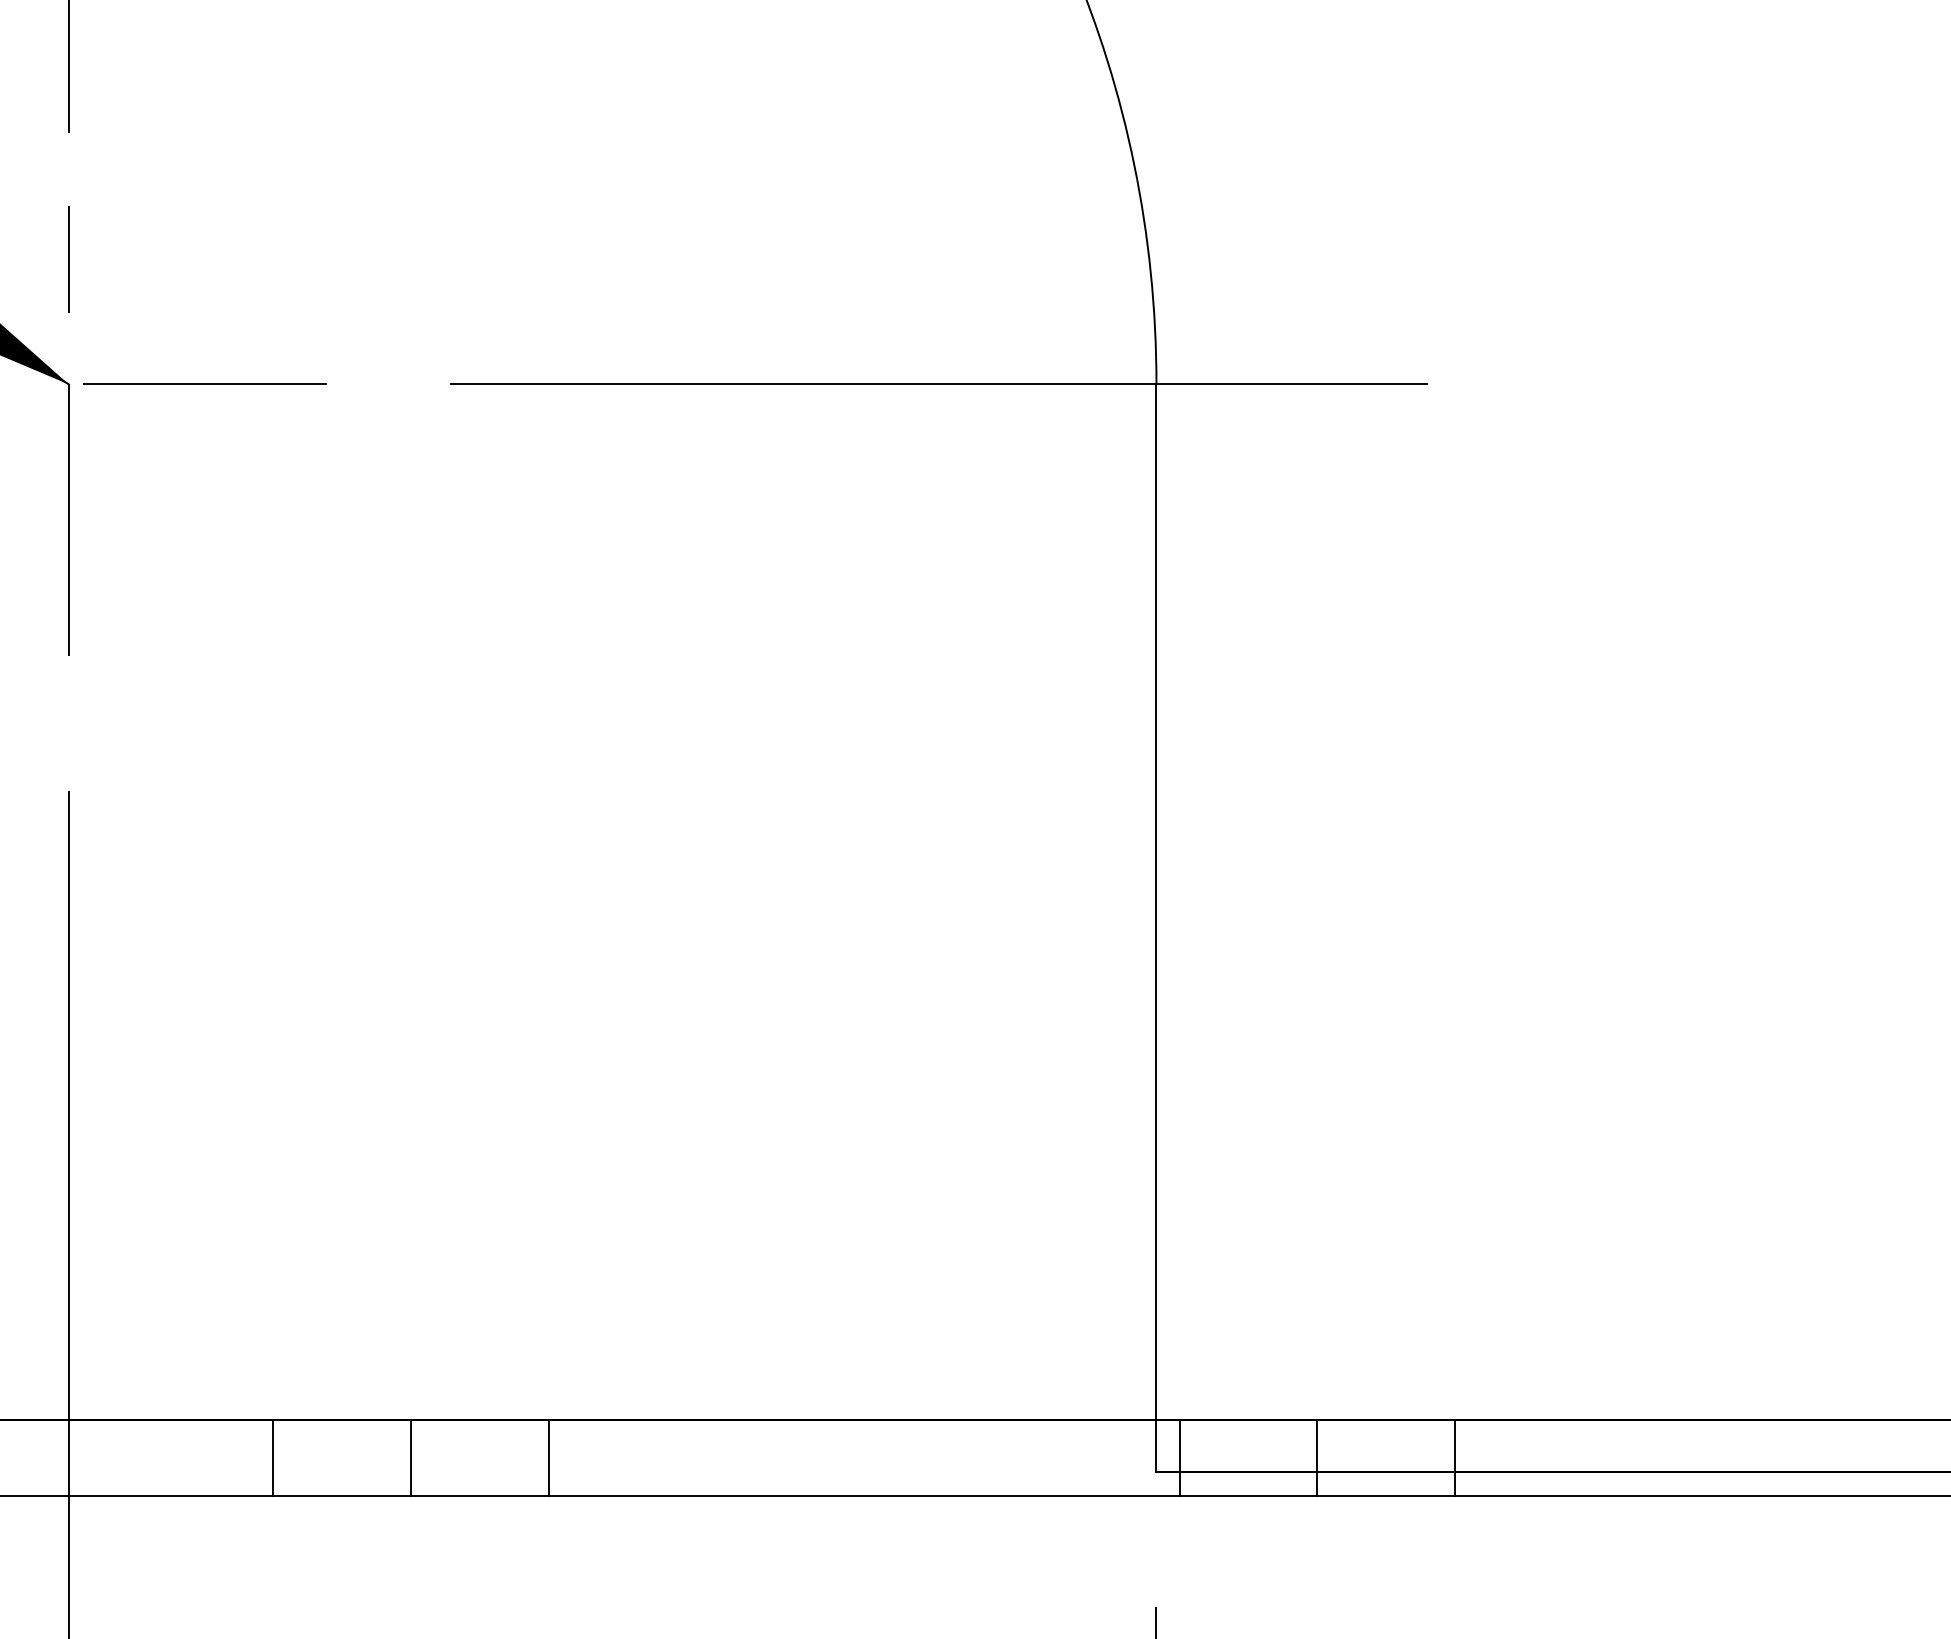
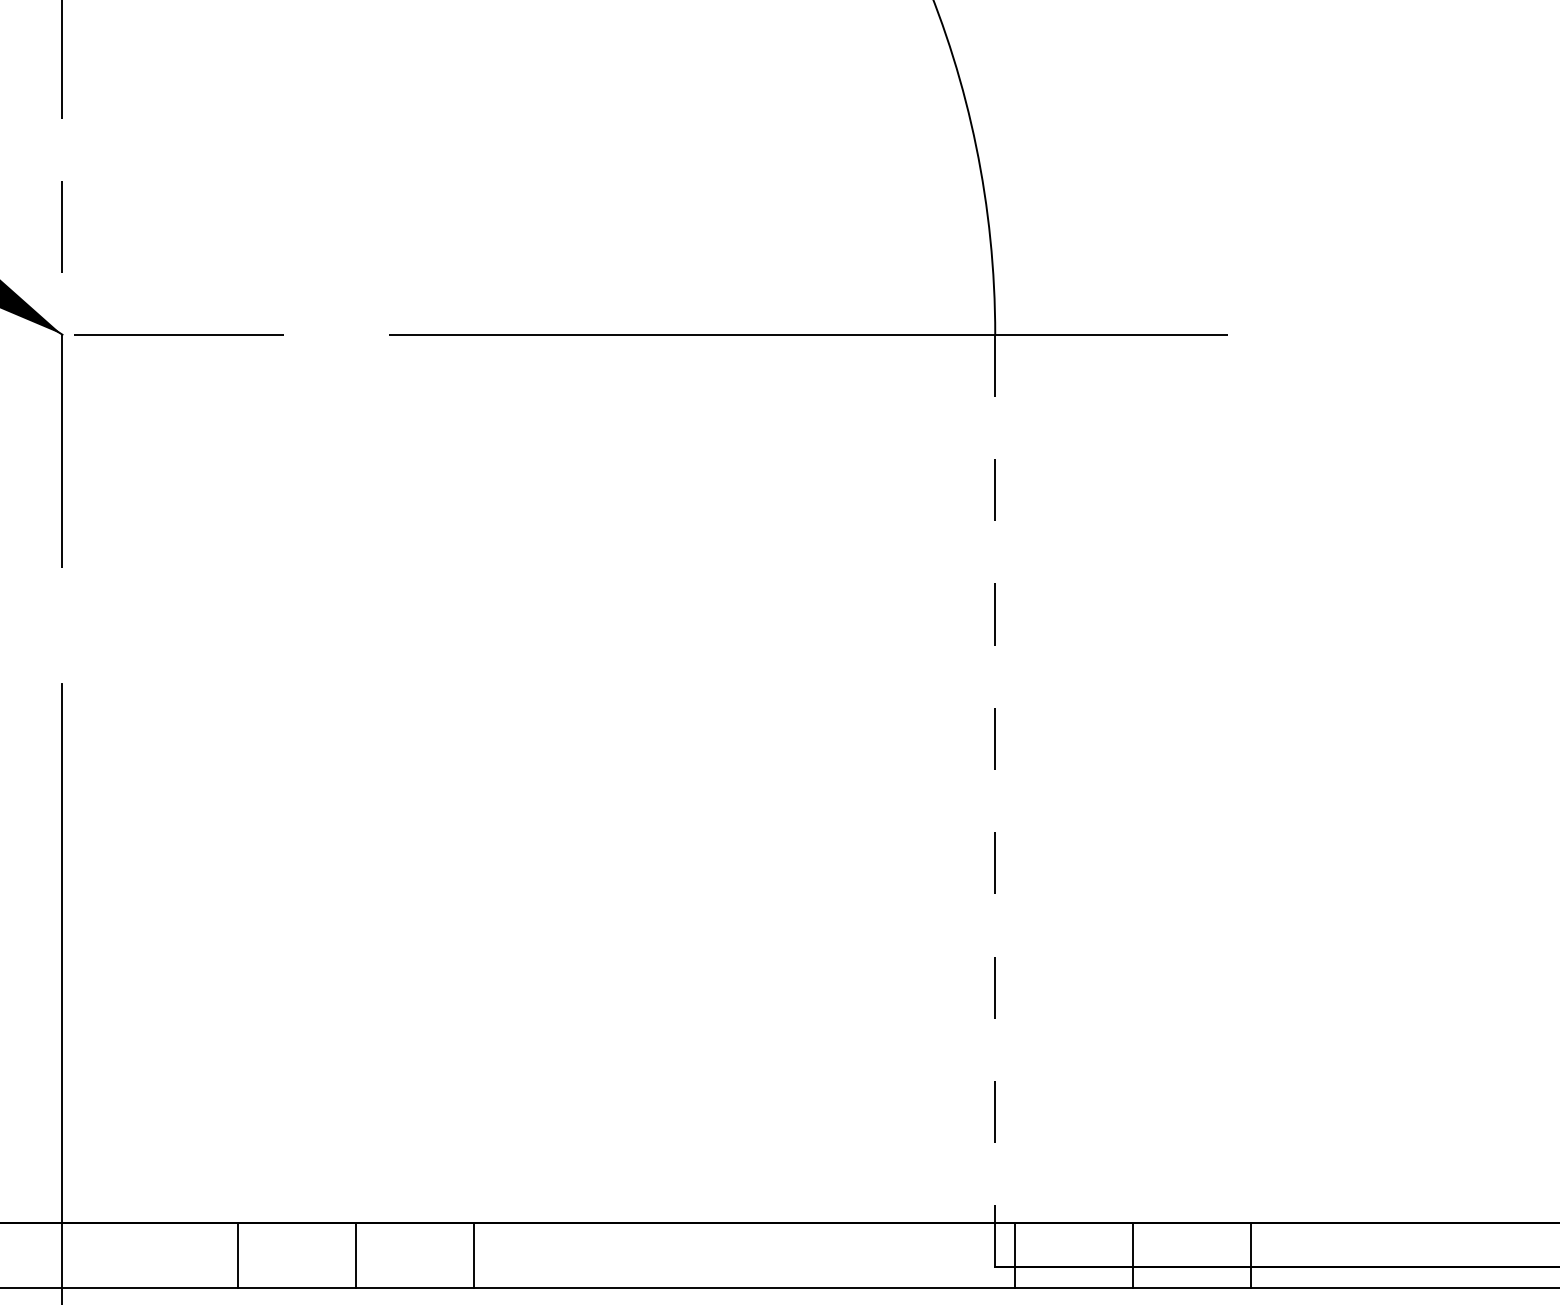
line: (1156, 928) -> (995, 801), solid -> dashed

